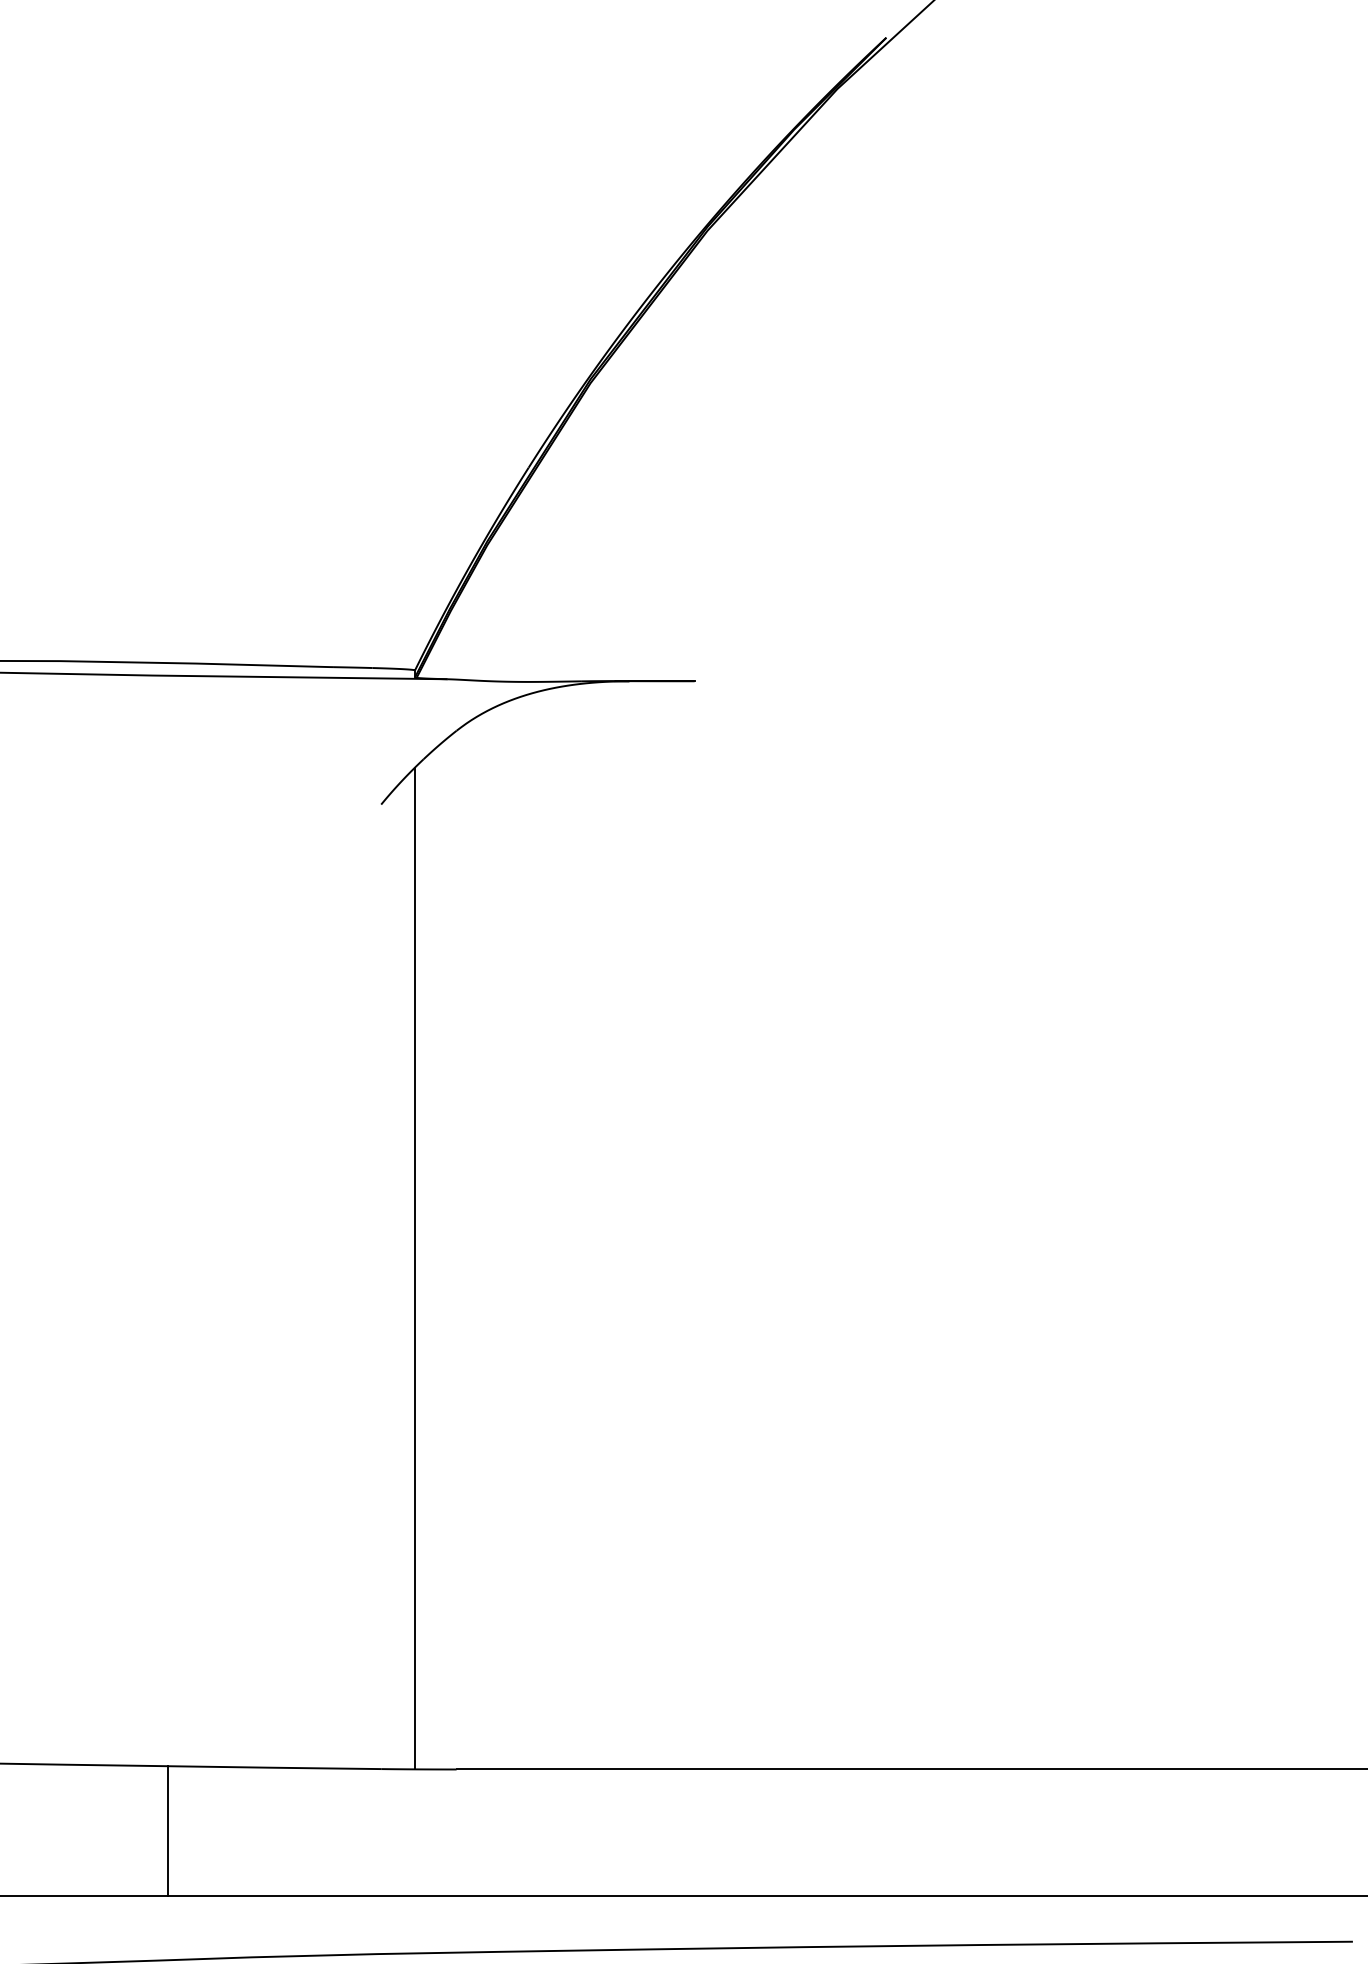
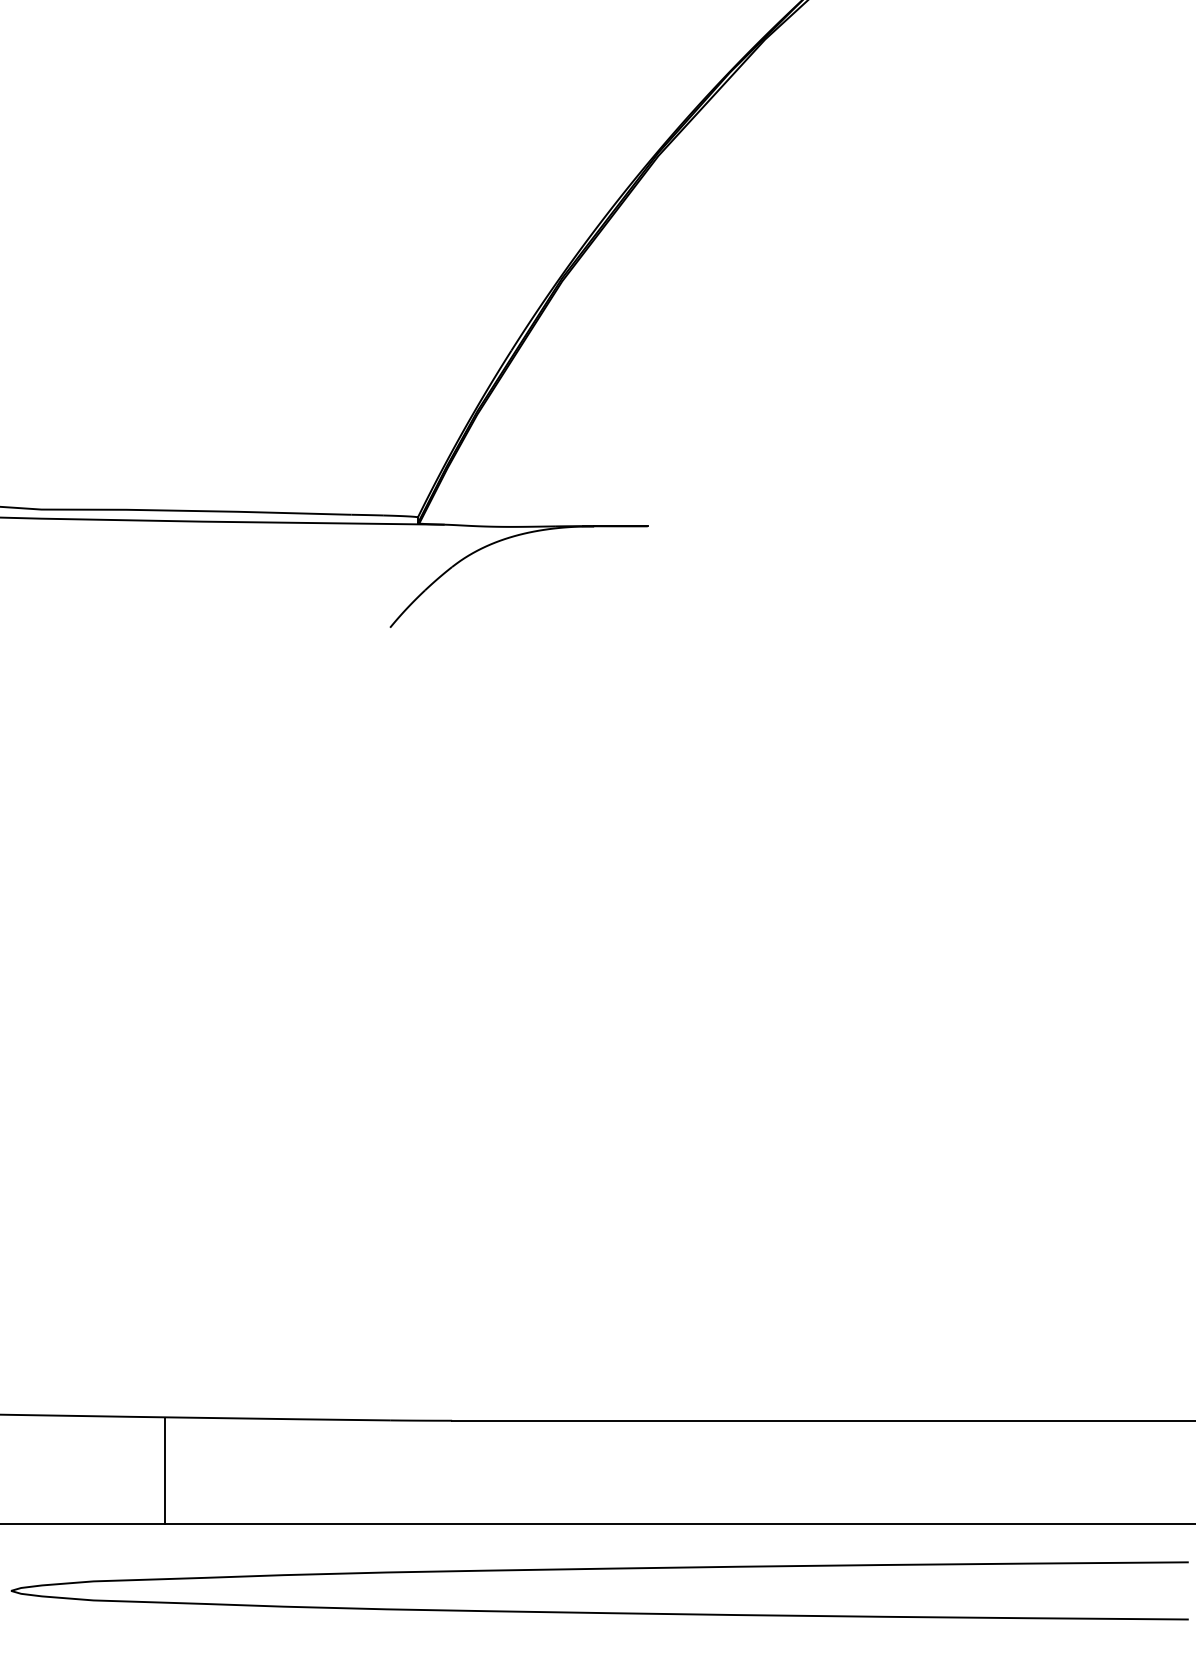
line: (414, 1267) -> (417, 1008), removed
line: (167, 1831) -> (164, 1471), moved

